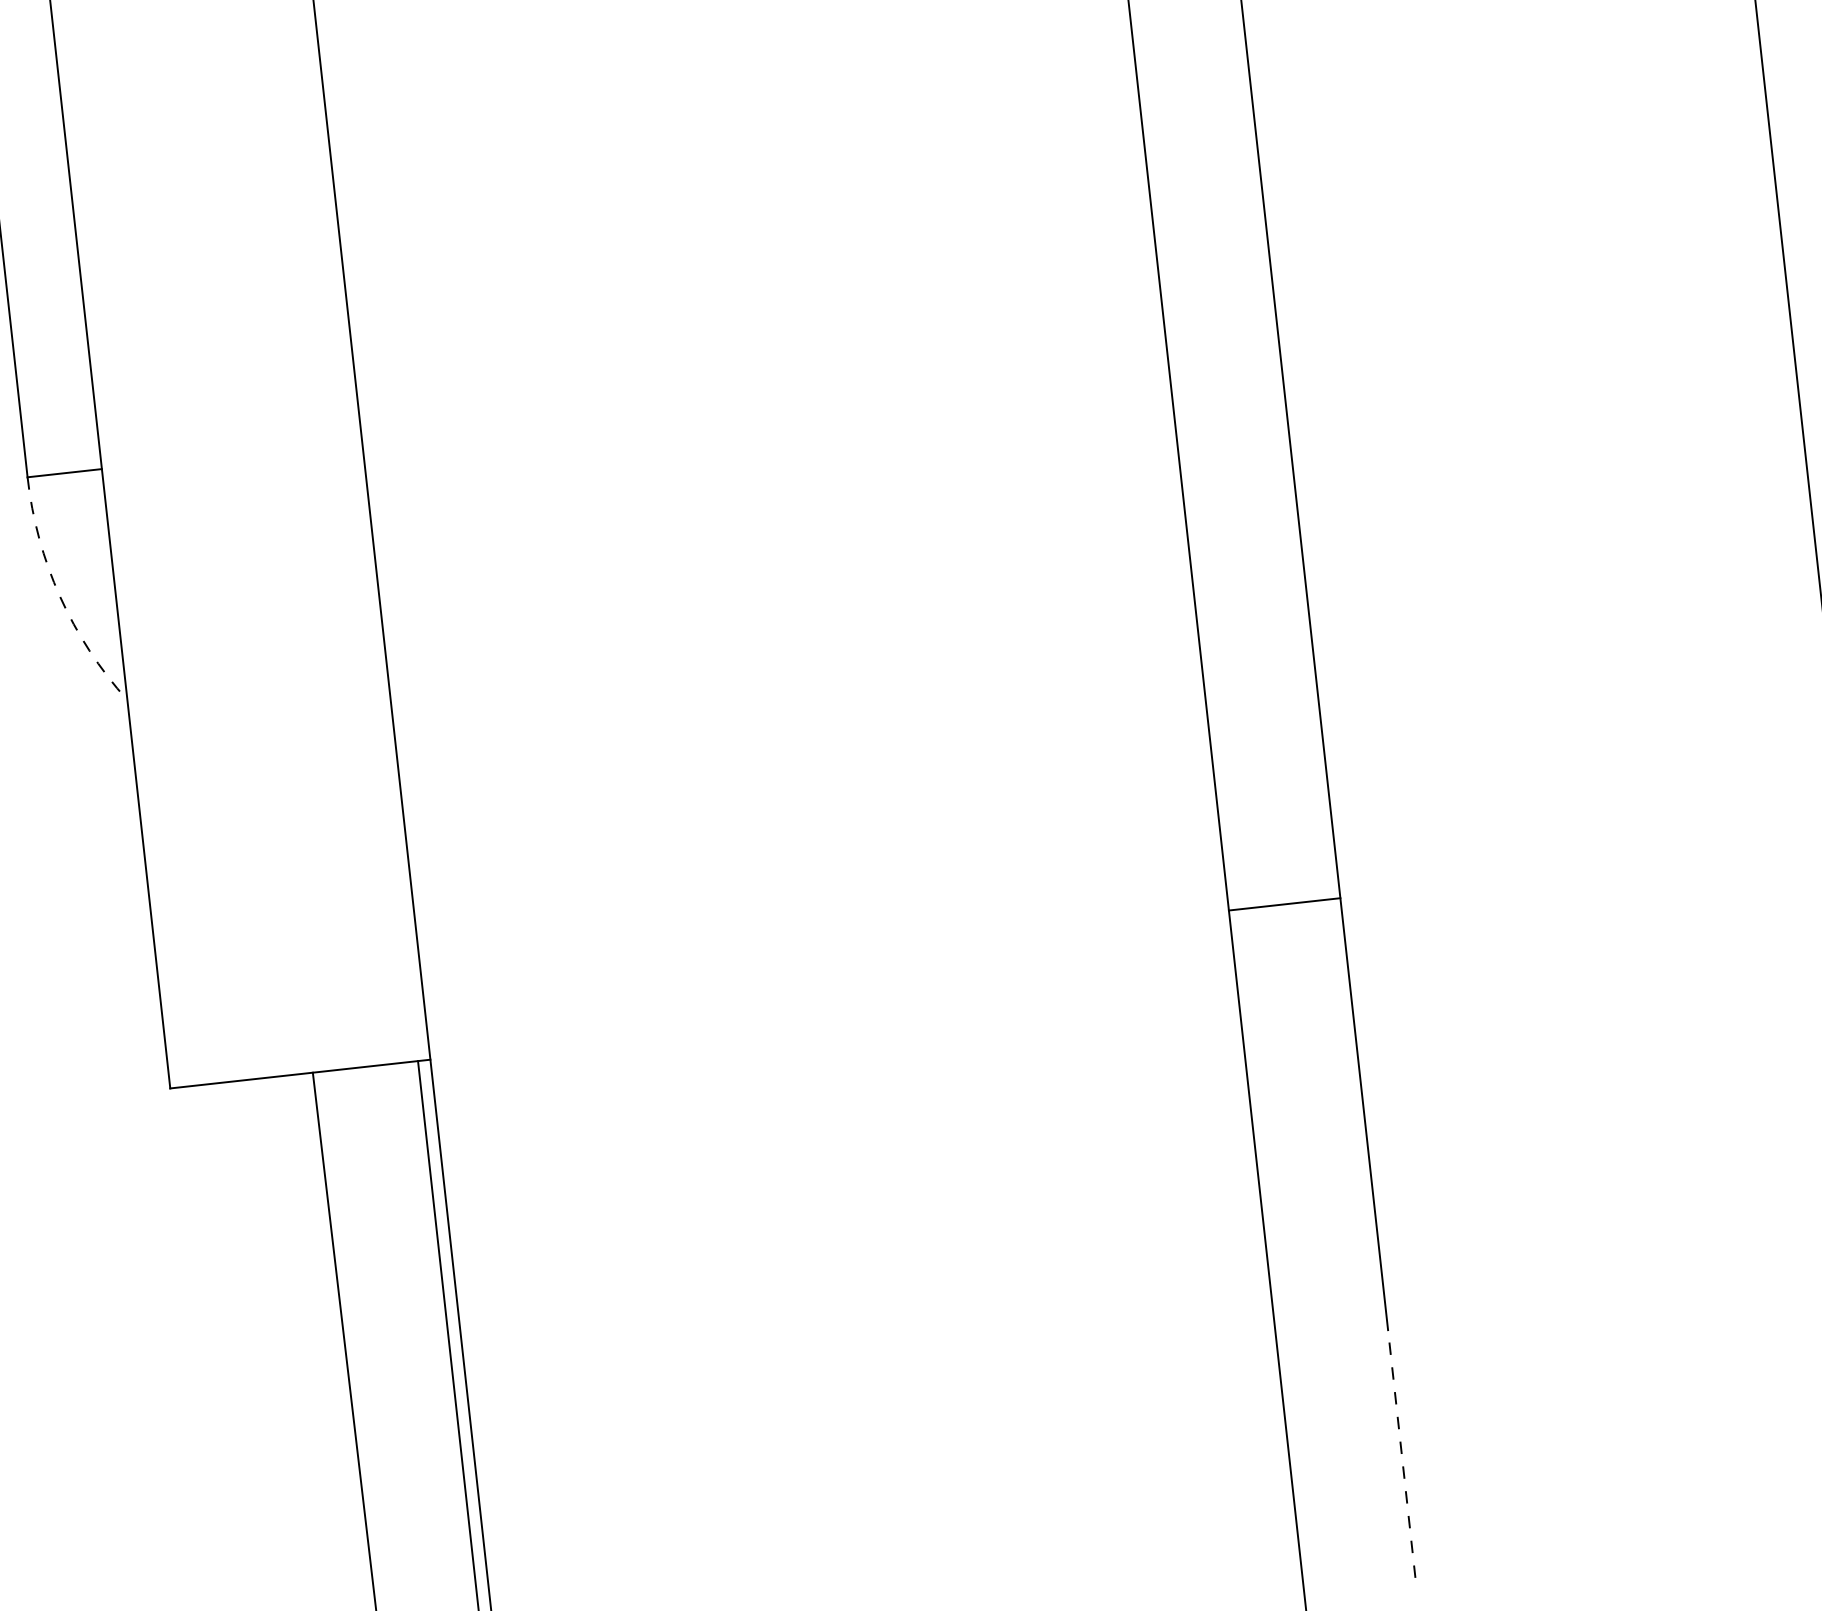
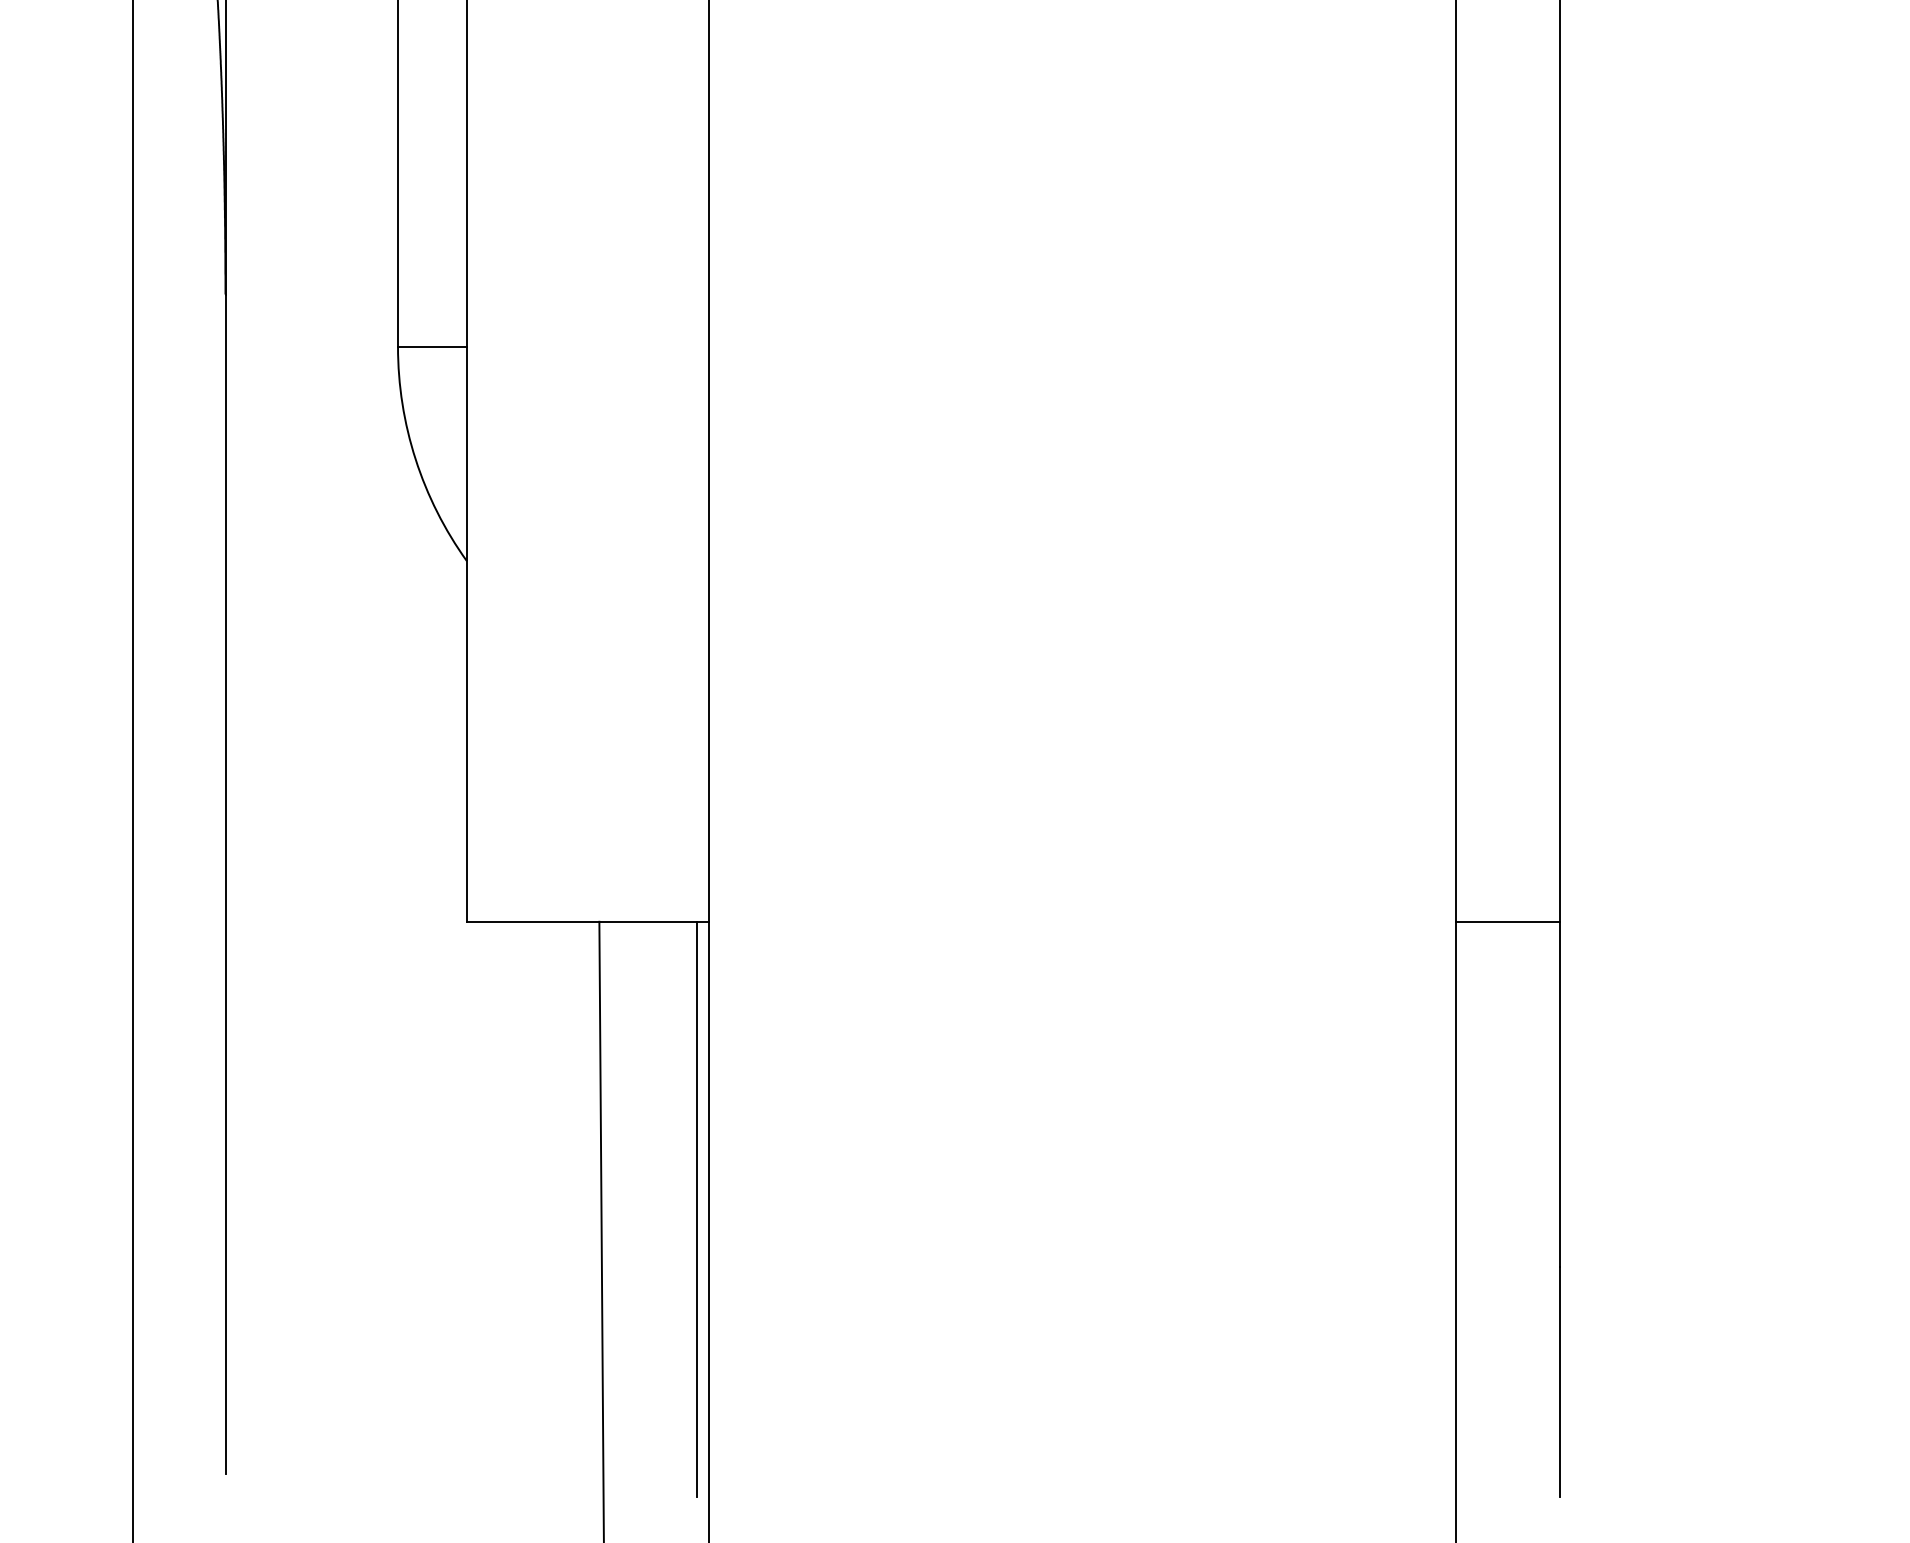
arc: (59, 596) -> (415, 459), dashed -> solid
line: (1284, 904) -> (1507, 921), moved
line: (1401, 1453) -> (1559, 1381), dashed -> solid

